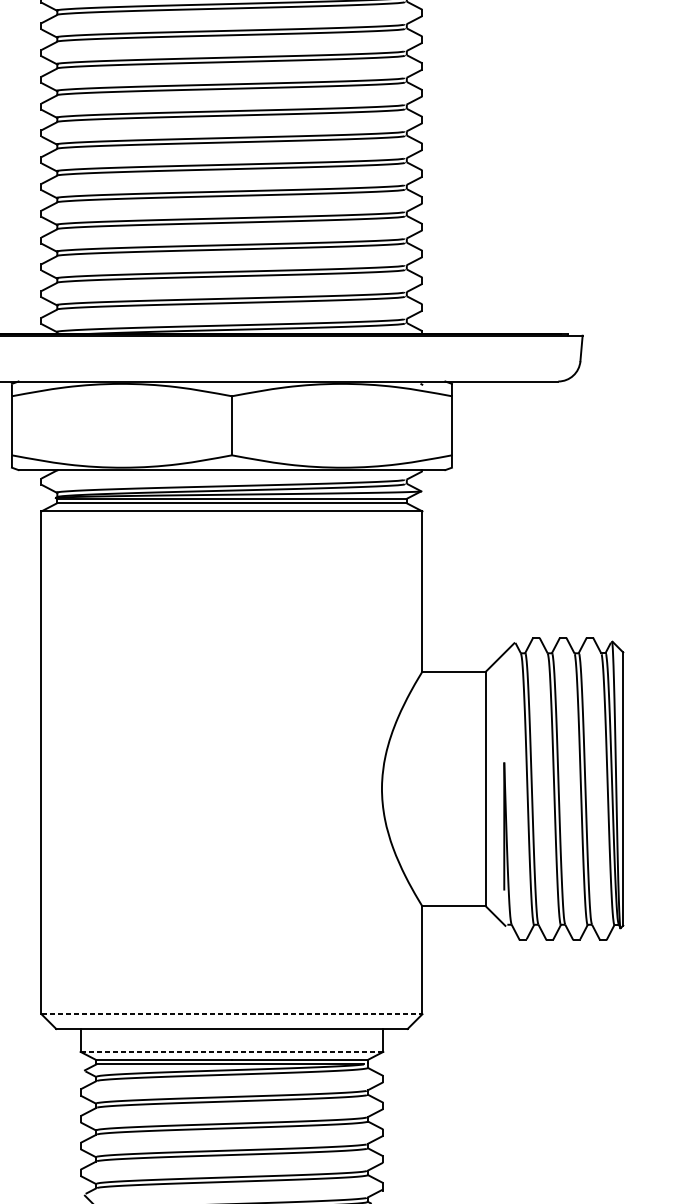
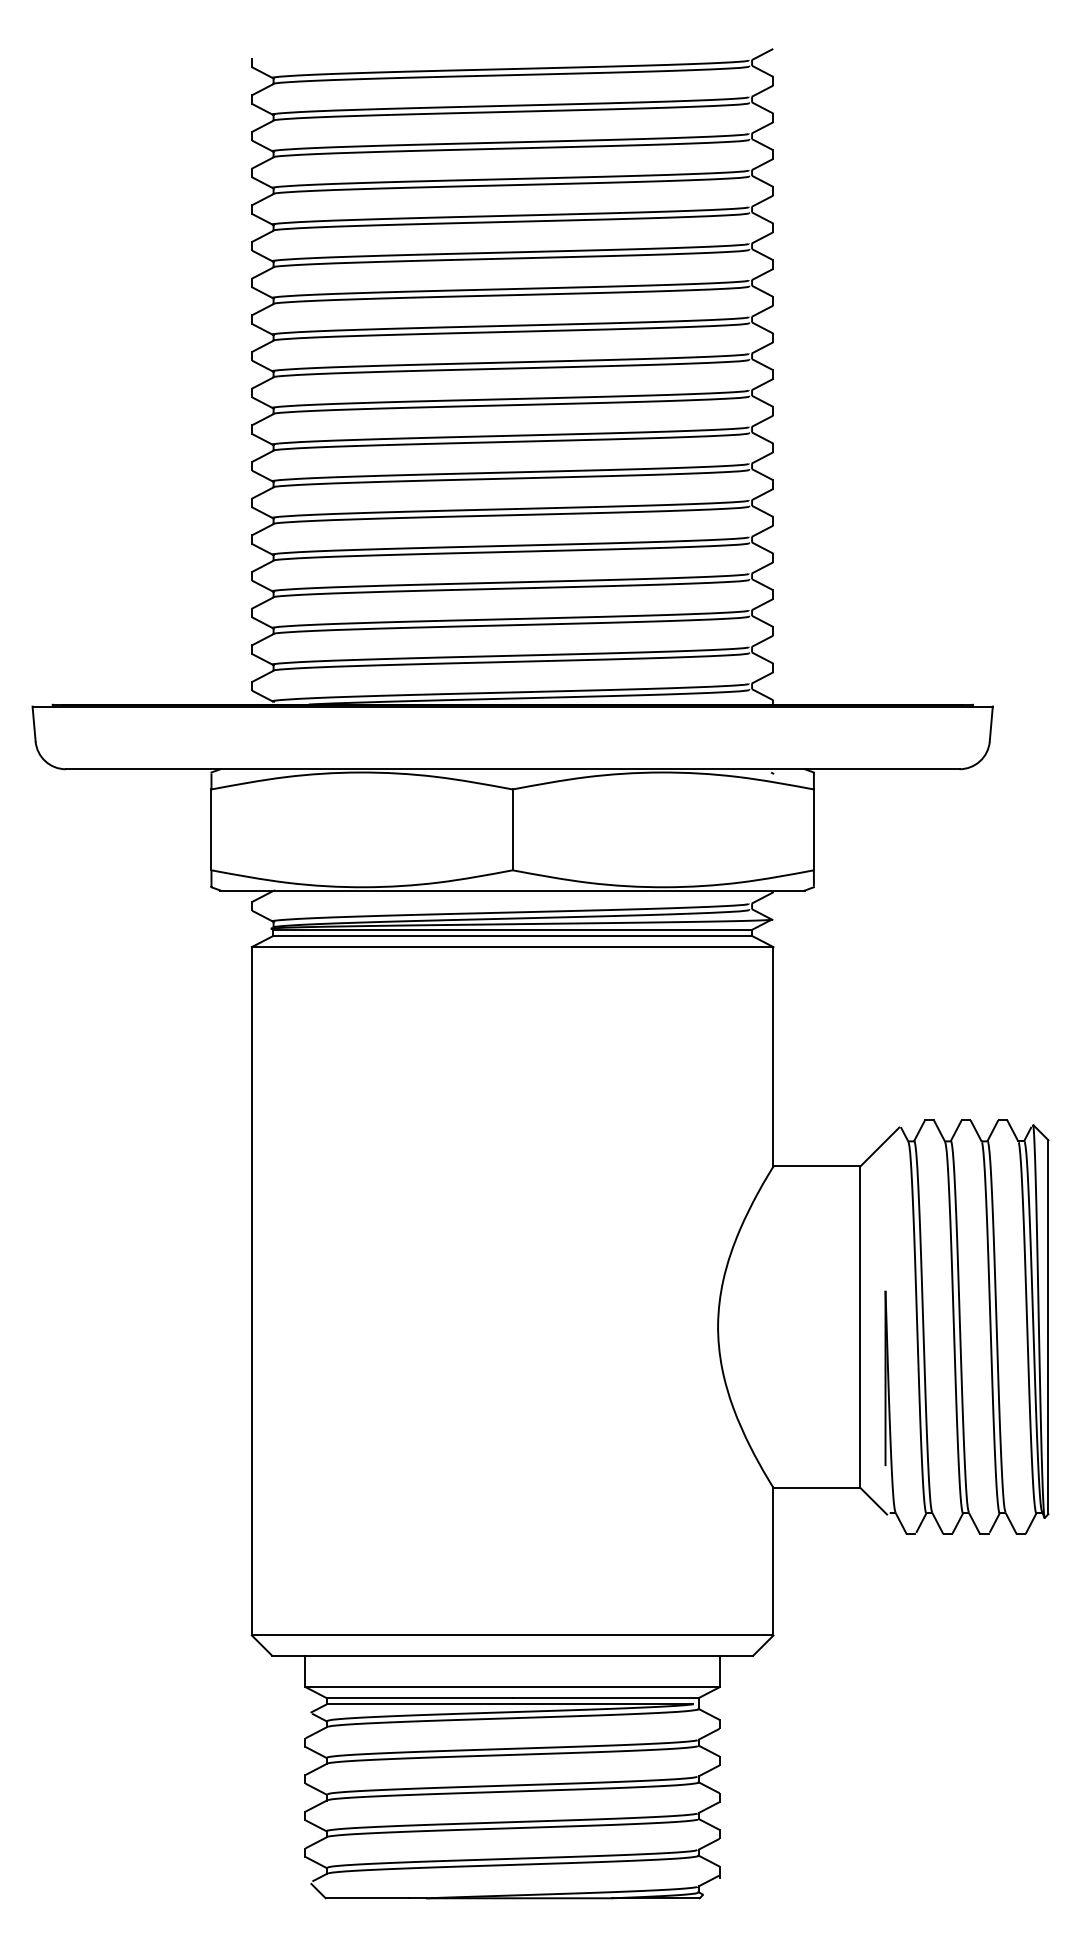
line: (231, 1014) -> (512, 1635), dashed -> solid
line: (232, 1052) -> (513, 1687), dashed -> solid

